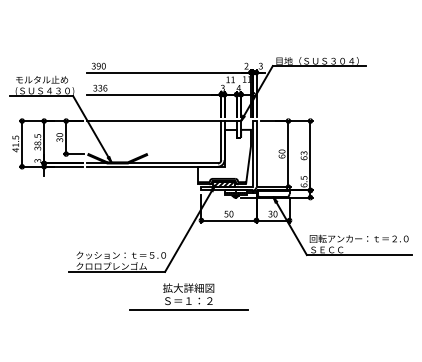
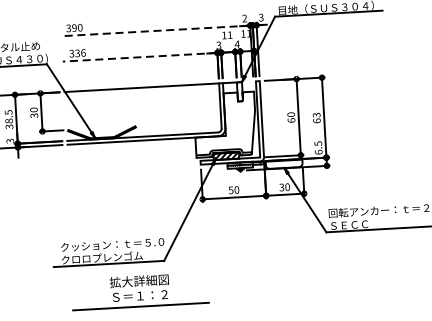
line: (169, 72) -> (156, 30), solid -> dashed
line: (153, 94) -> (139, 57), solid -> dashed
part: (188, 296) -> (139, 290), moved

